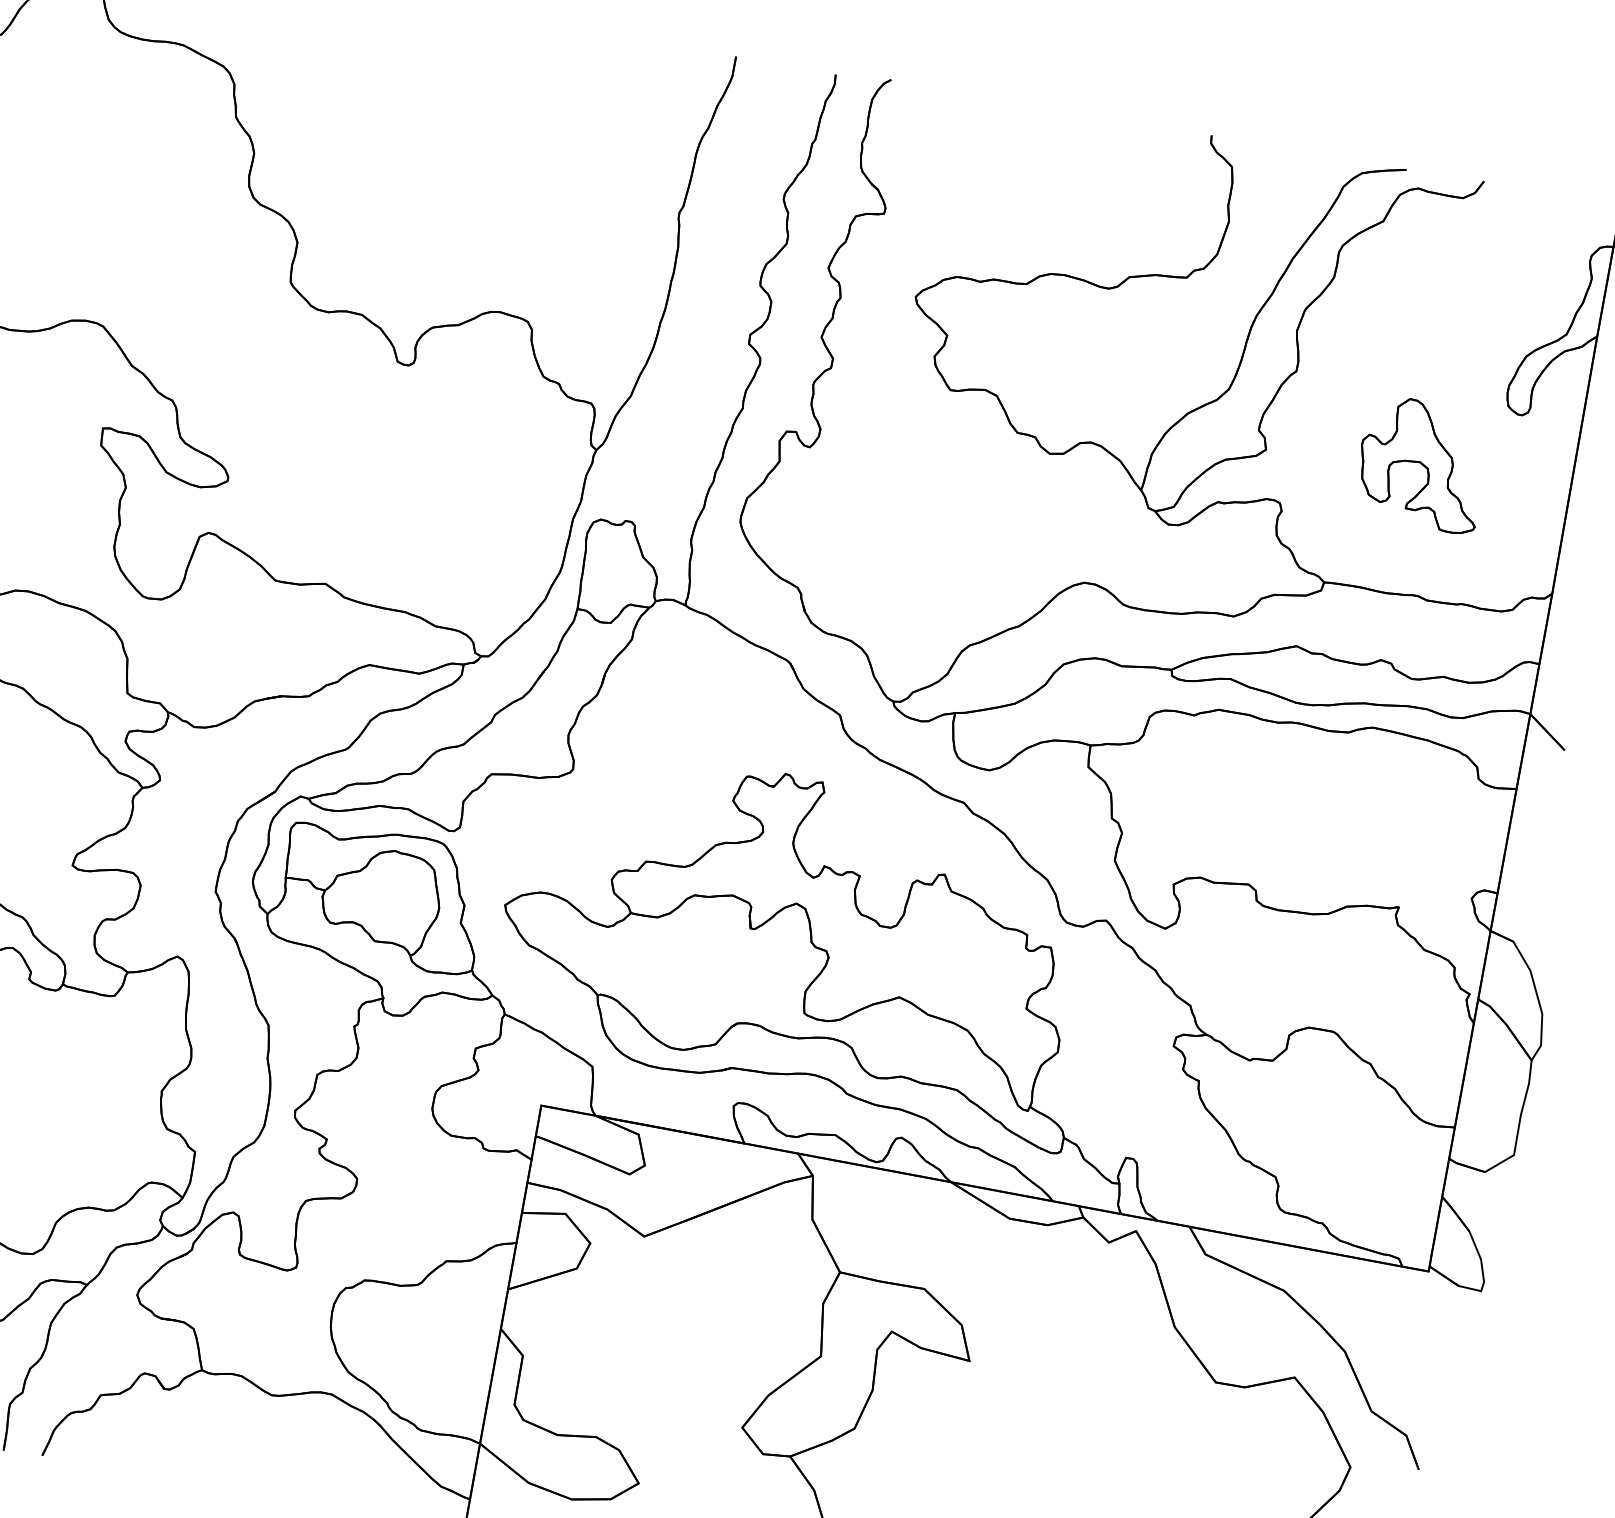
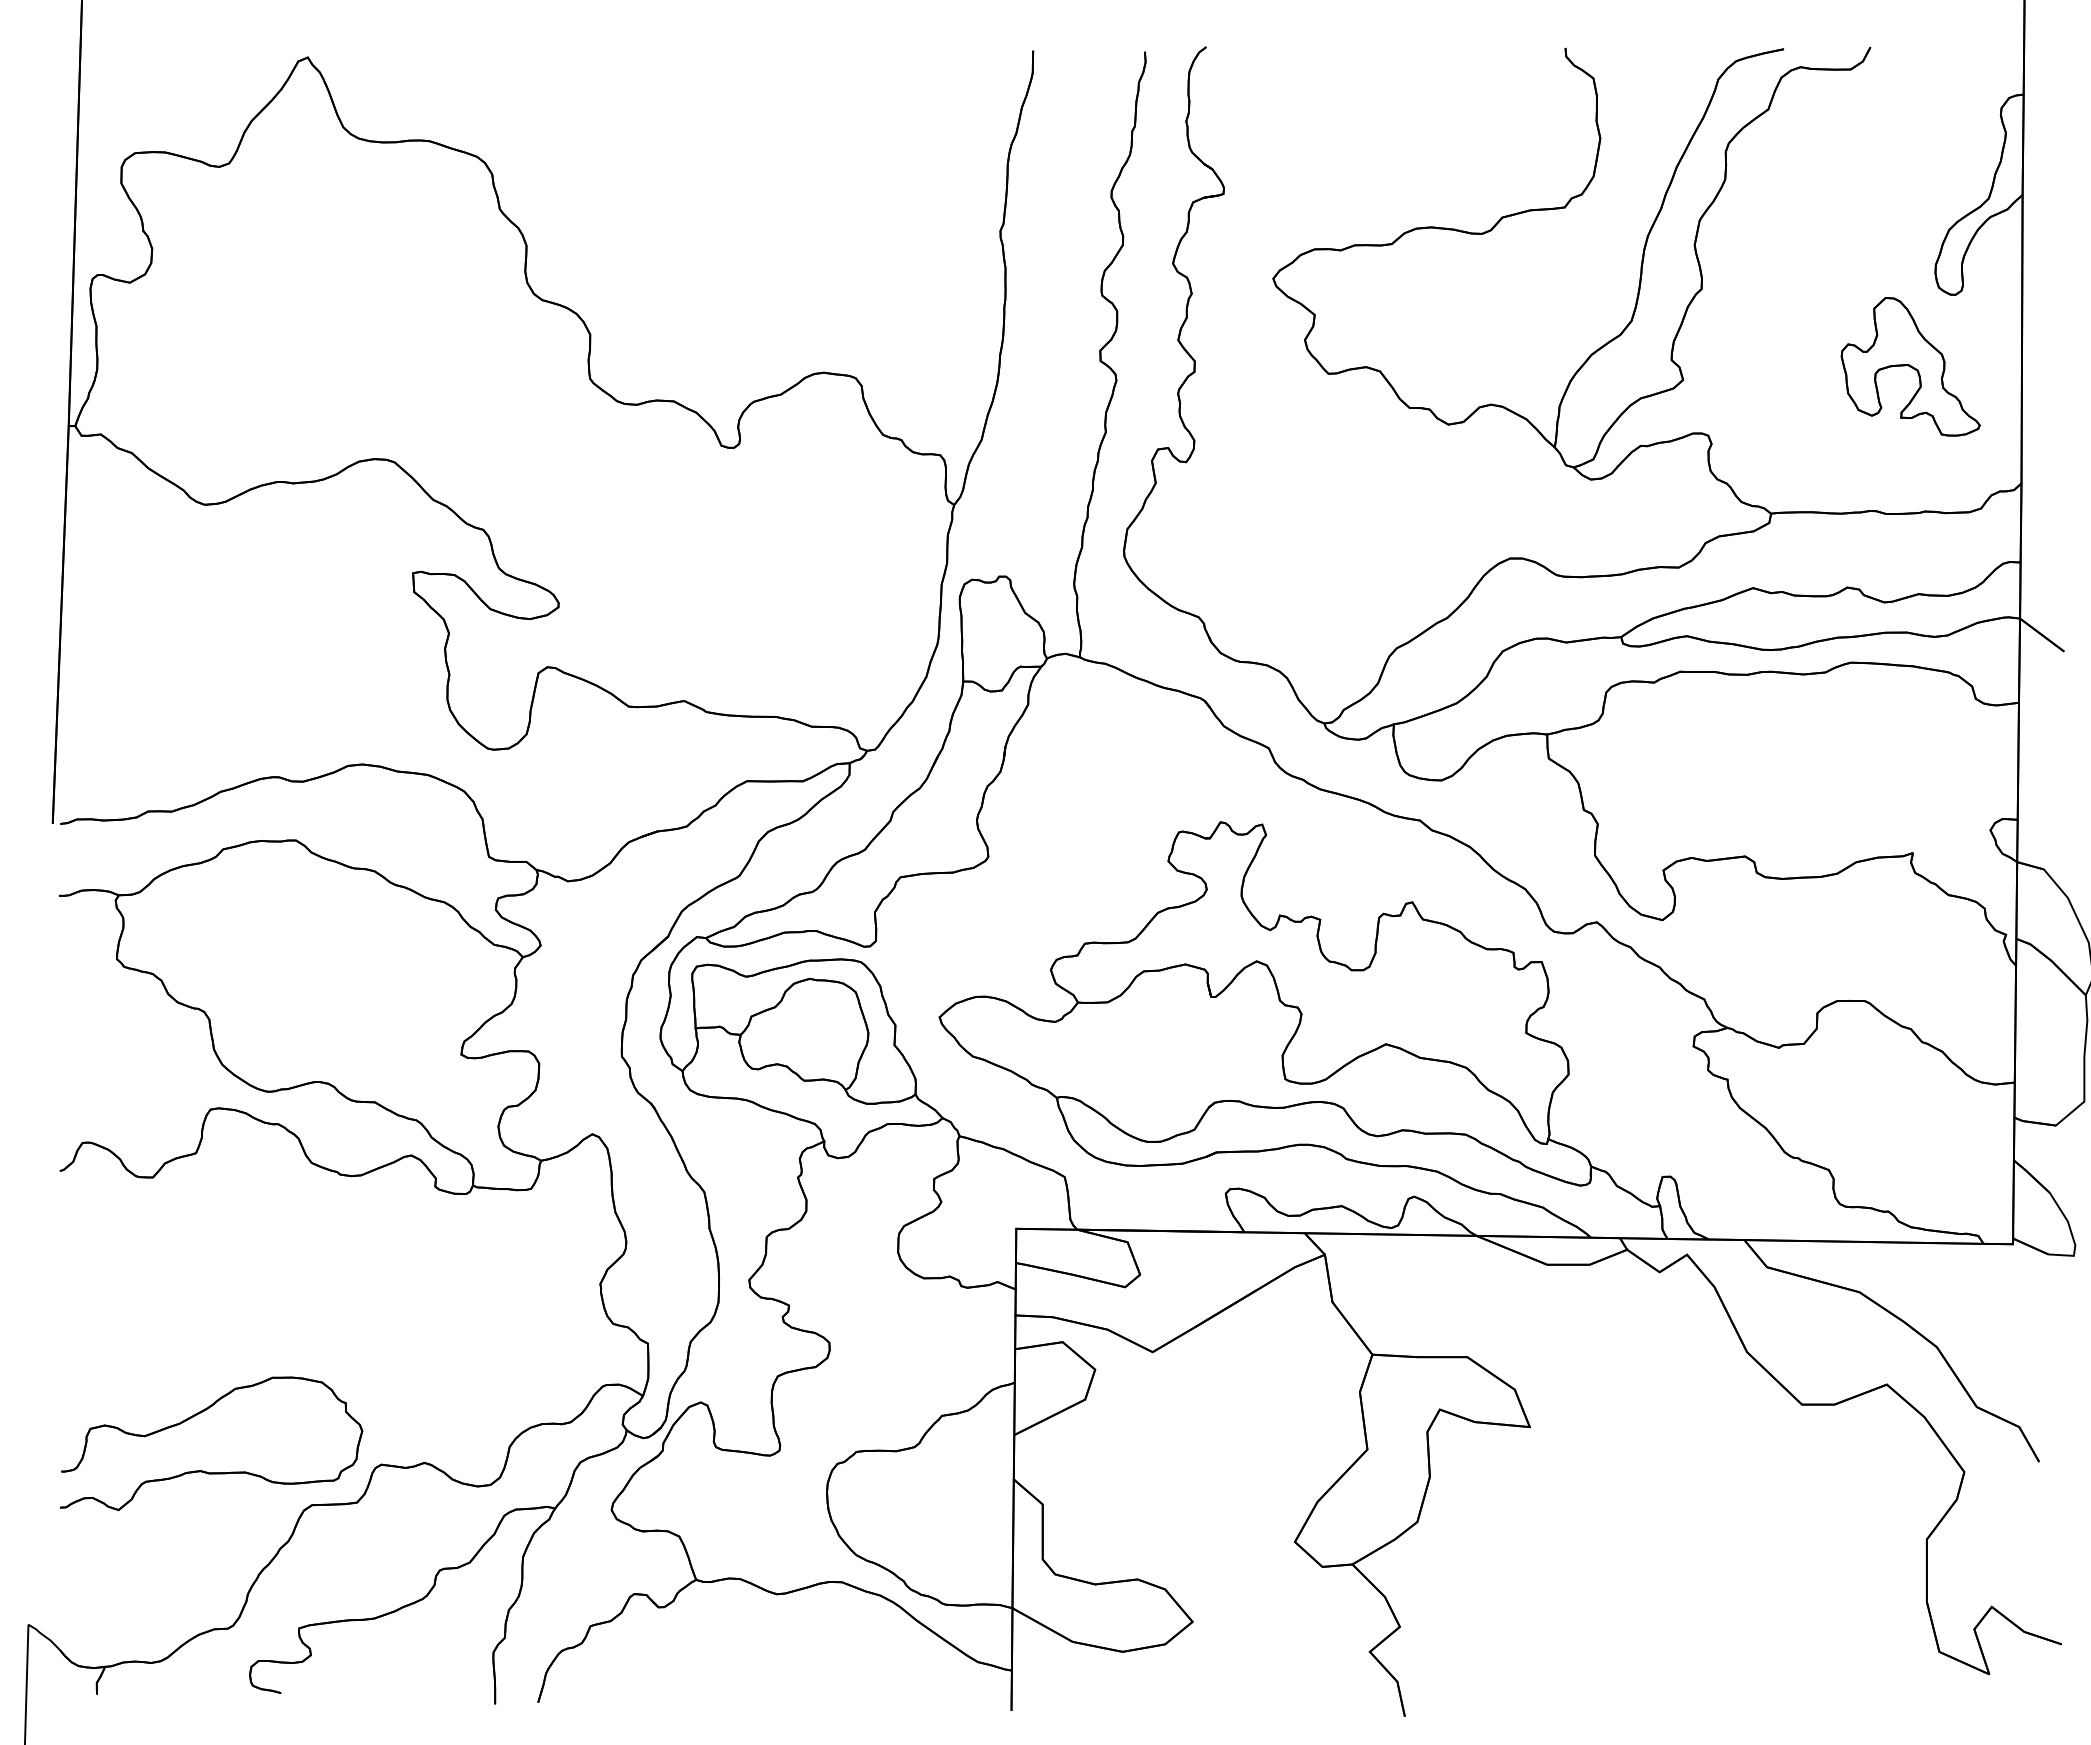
part: (1421, 464) -> (1910, 366), moved

